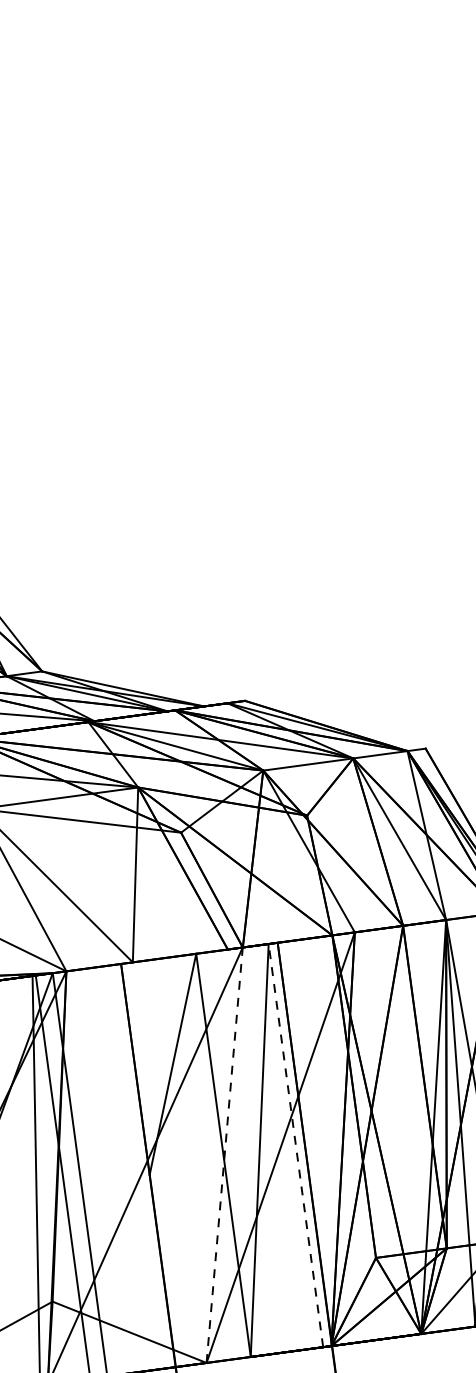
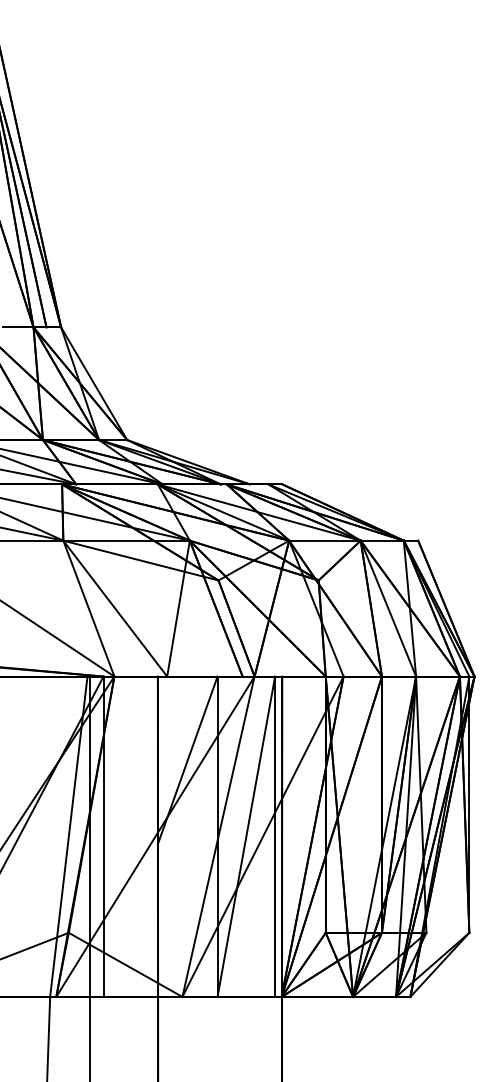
line: (296, 1145) -> (275, 836), dashed -> solid
line: (224, 1154) -> (218, 836), dashed -> solid

